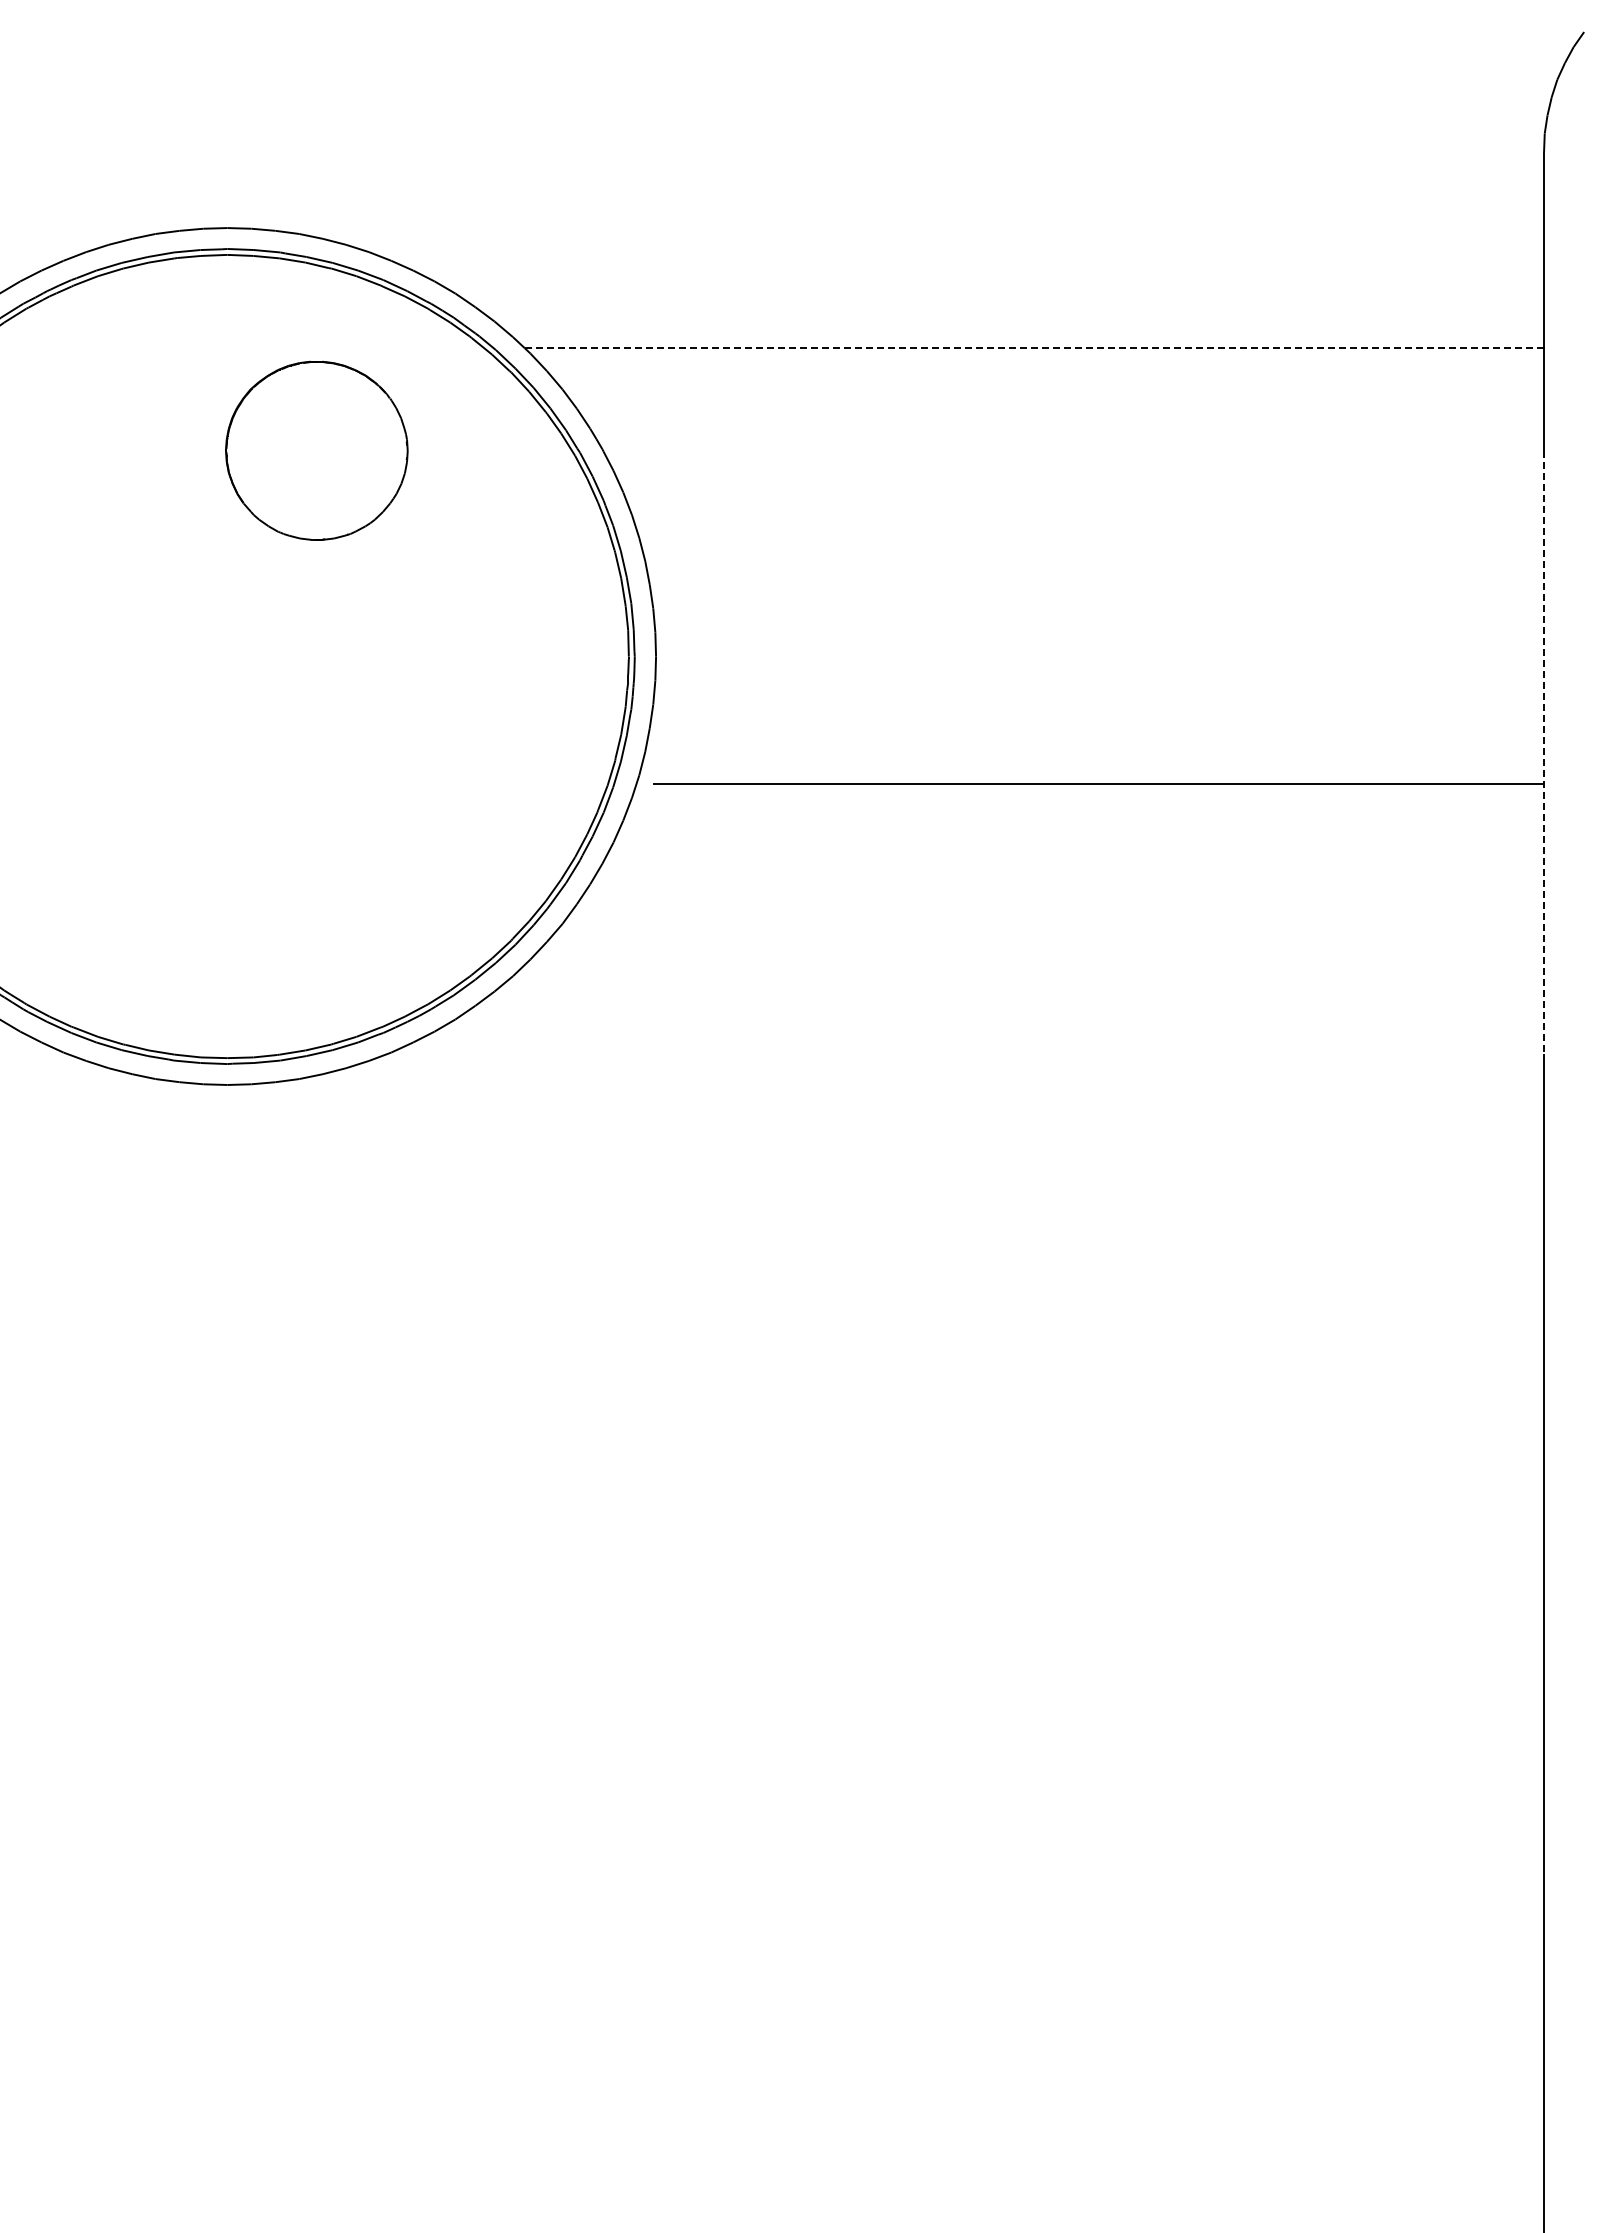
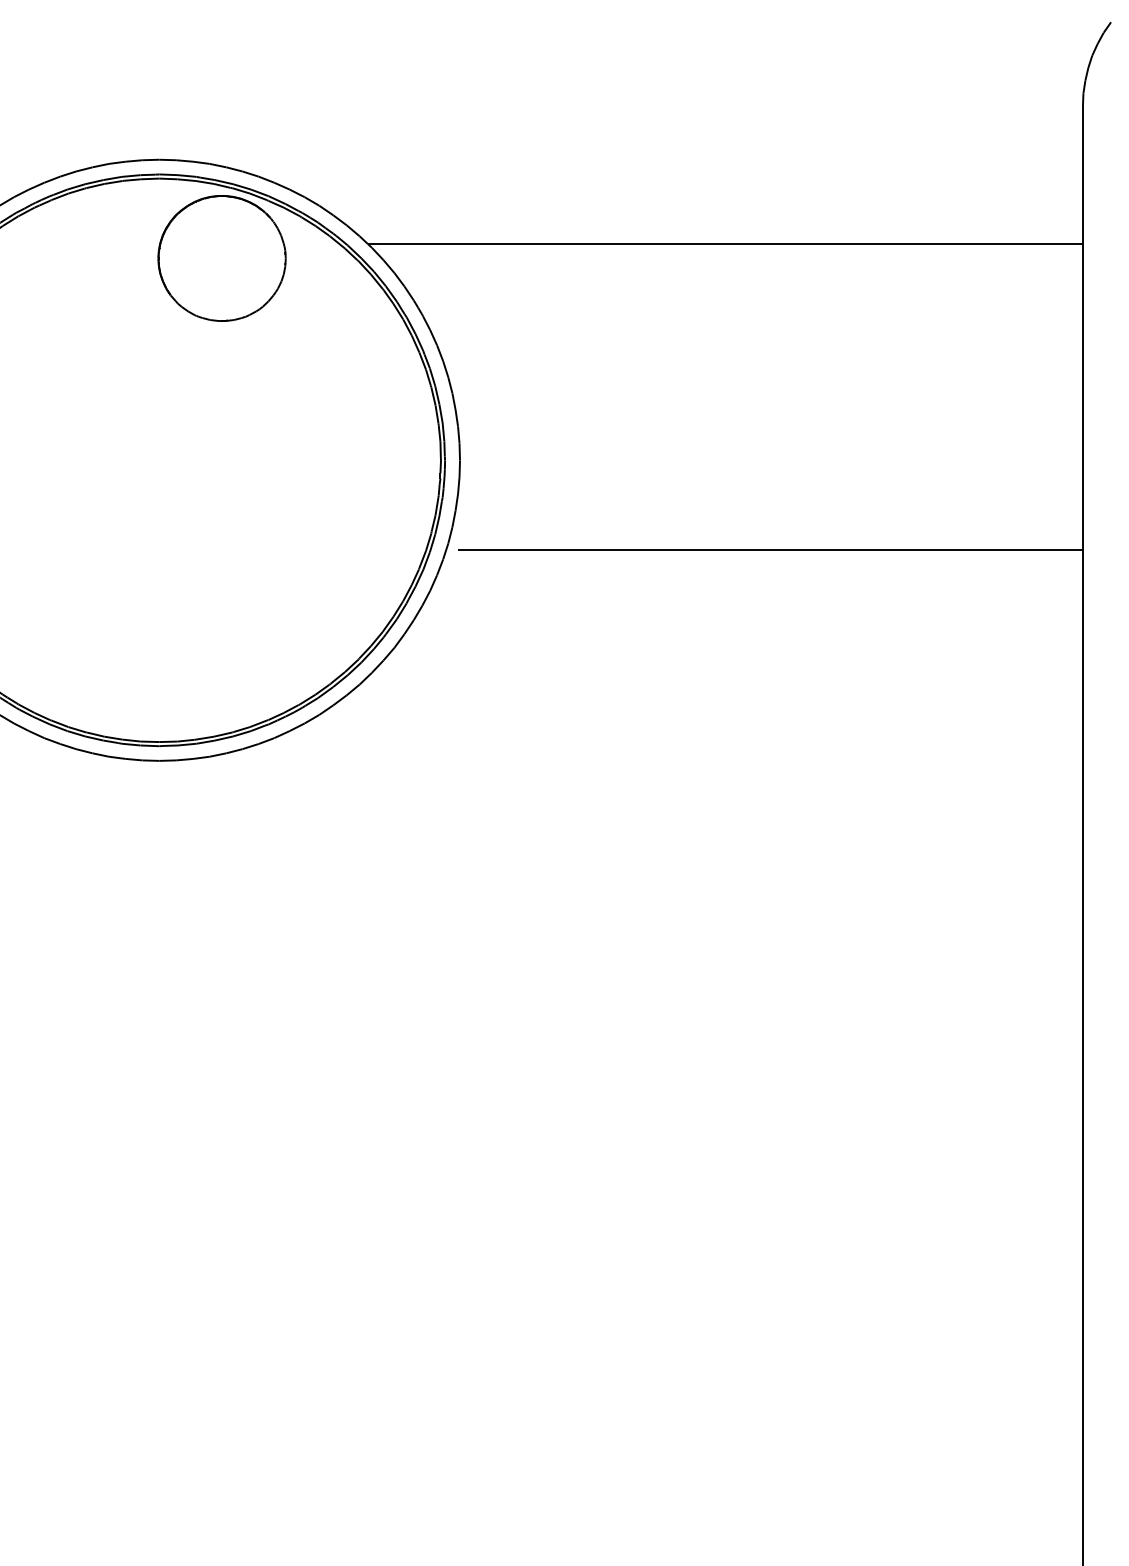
line: (1034, 348) -> (725, 244), dashed -> solid
part: (316, 450) -> (221, 258), moved
line: (1544, 752) -> (1083, 527), dashed -> solid

